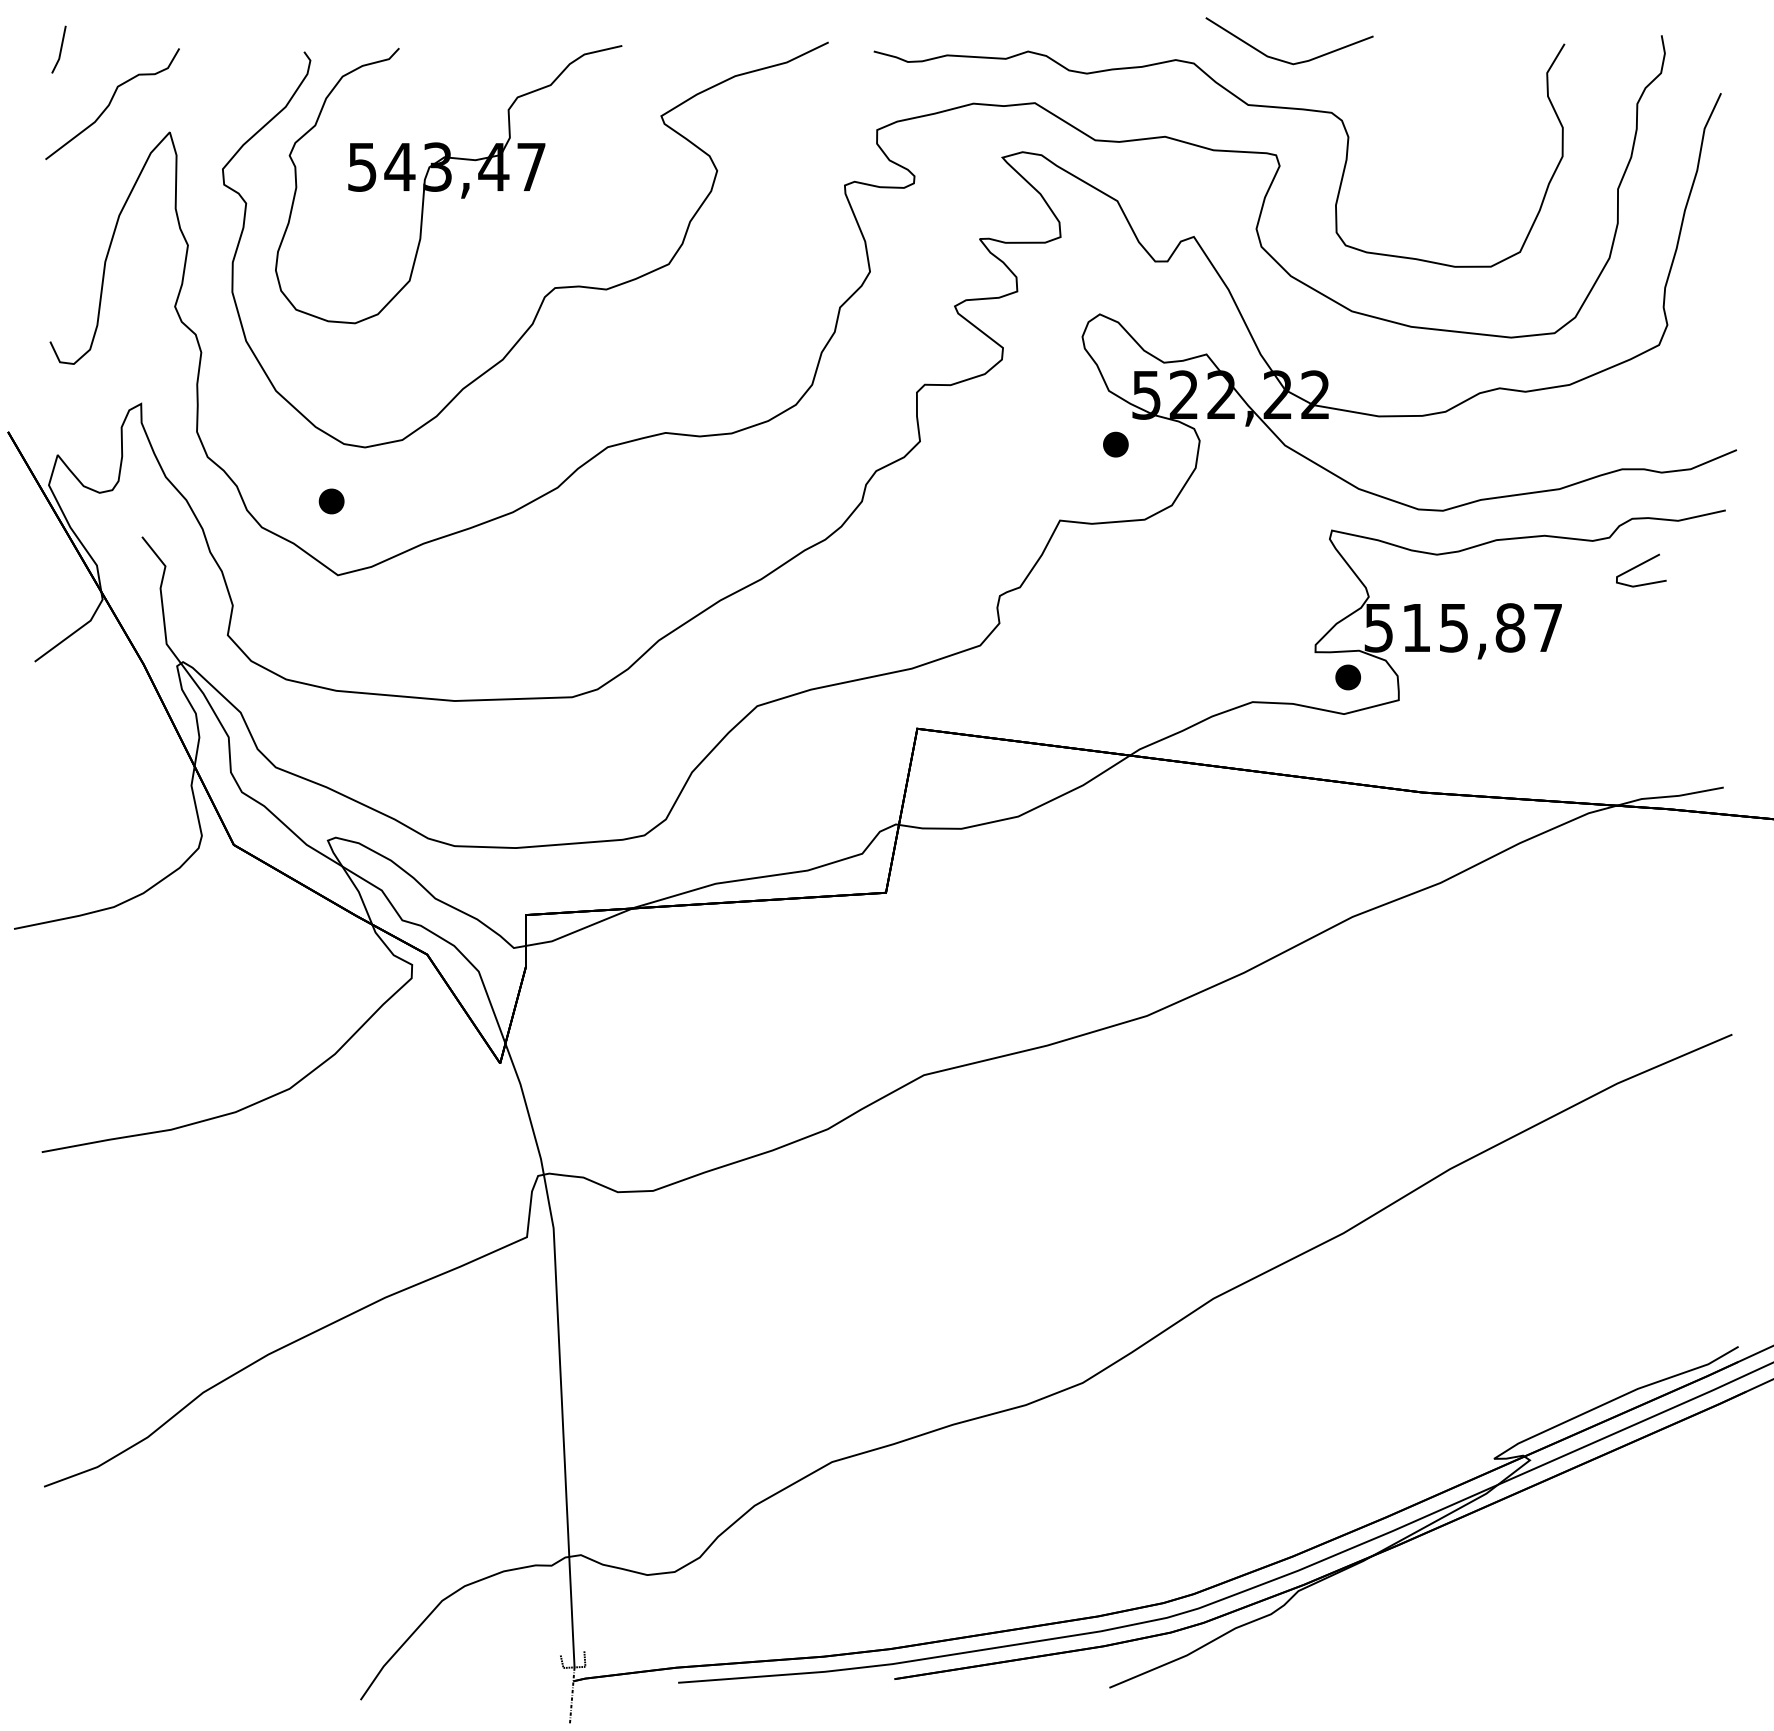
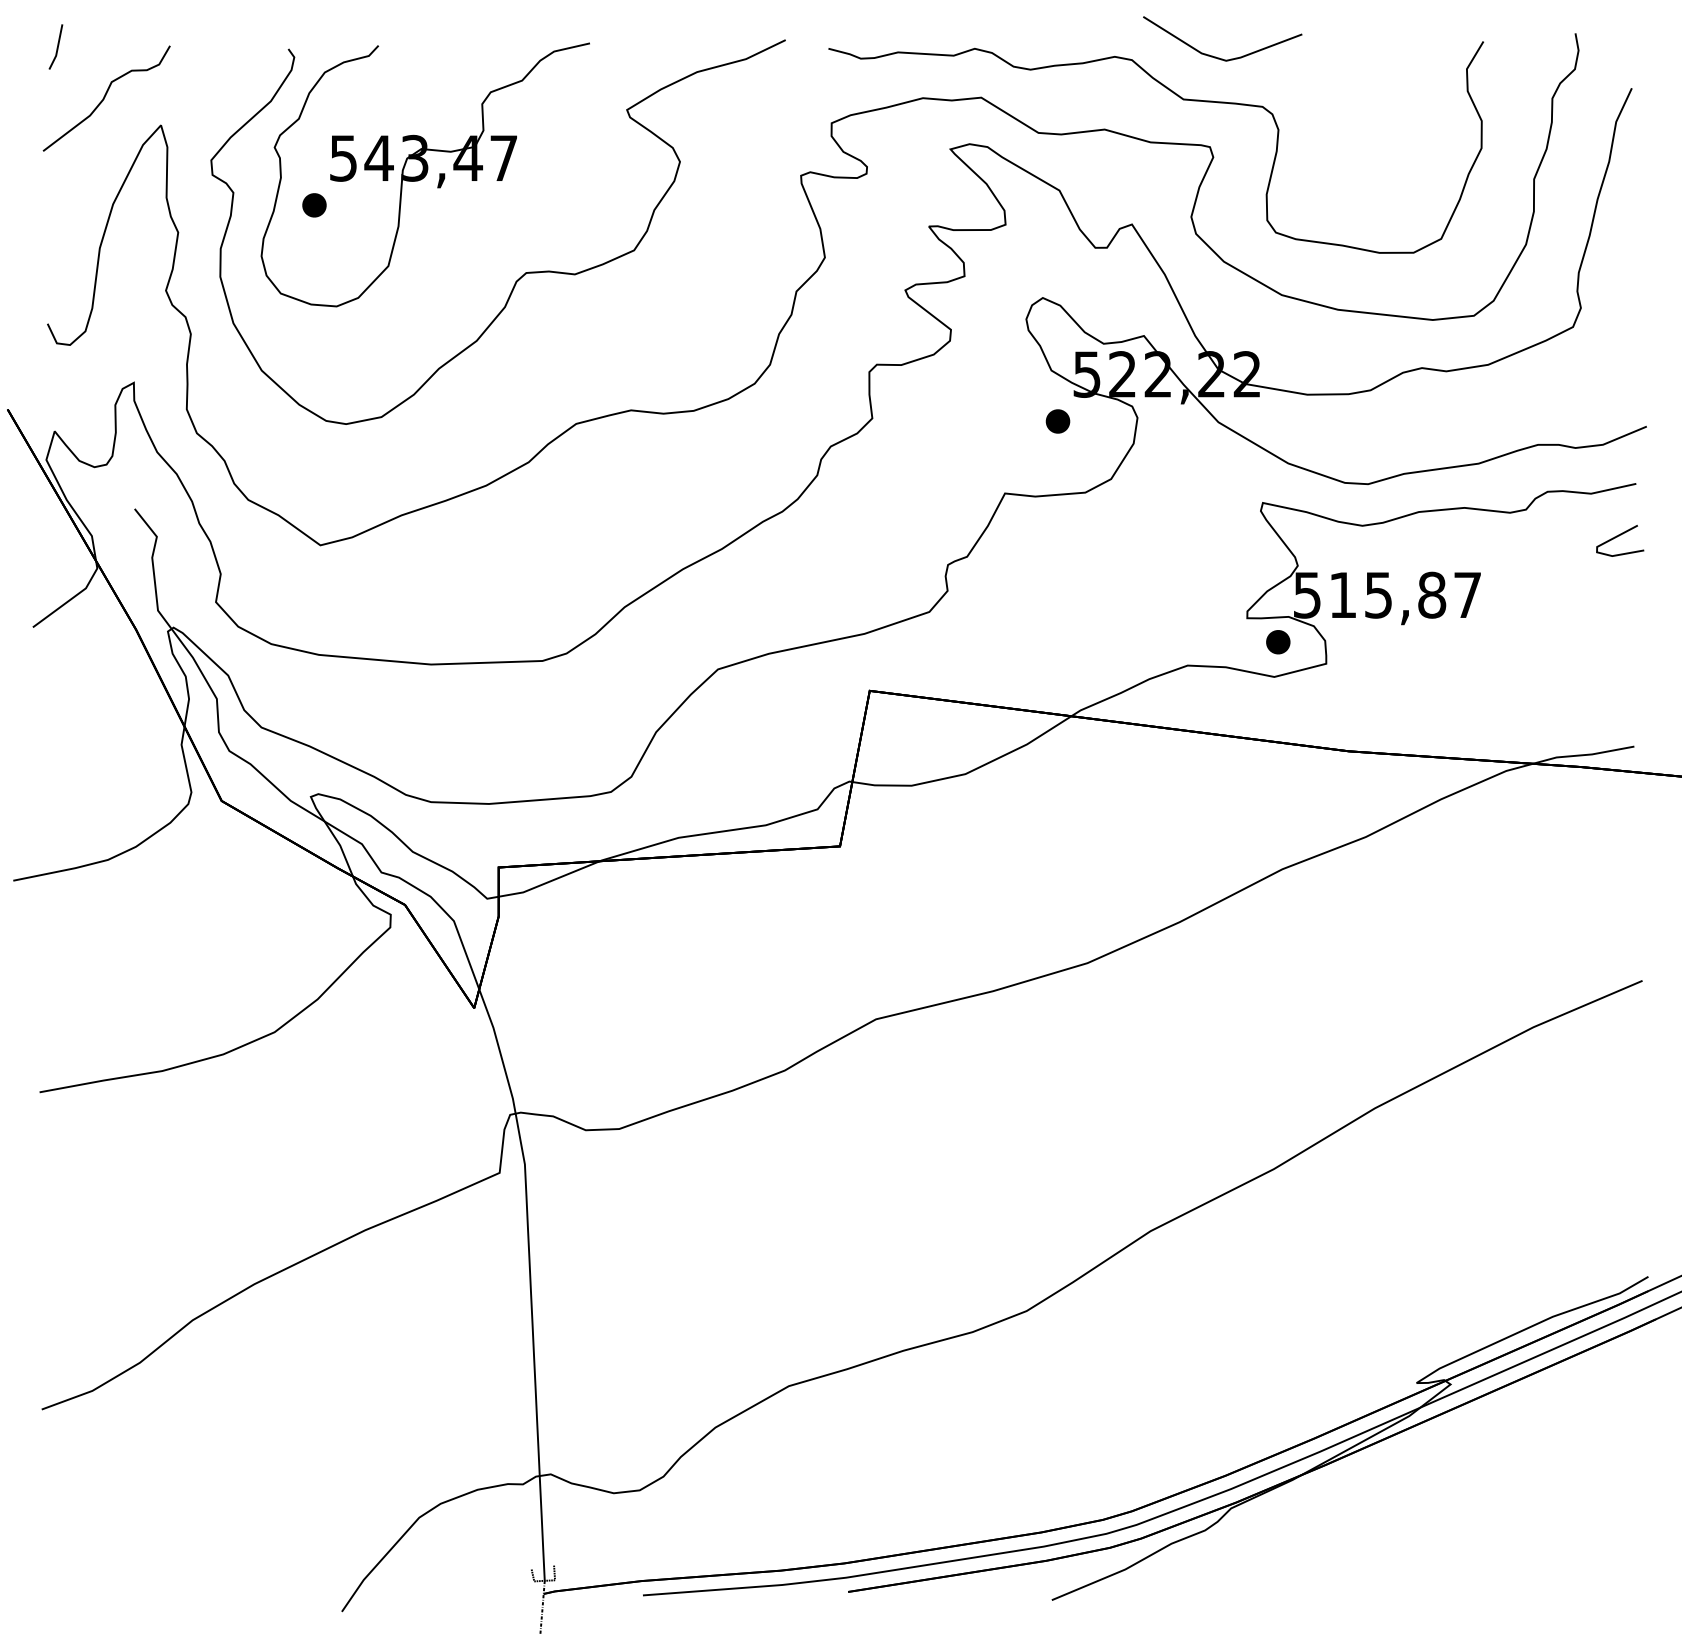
part: (331, 501) -> (314, 205), moved
line: (1640, 565) -> (1619, 536), moved

